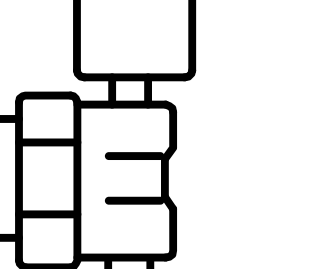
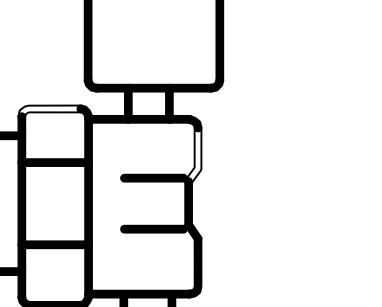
fill: (44, 98) -> (51, 112), removed
fill: (168, 135) -> (192, 154), removed

